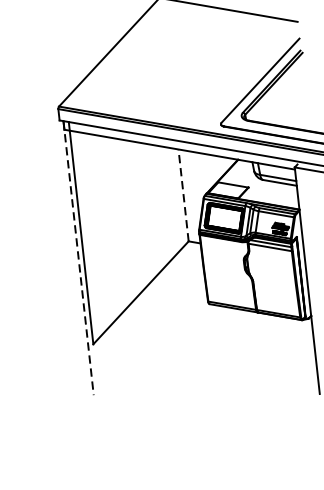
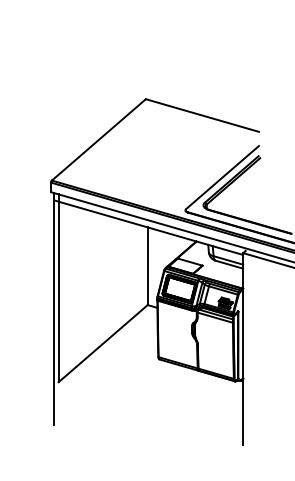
line: (183, 195) -> (147, 266), dashed -> solid
line: (78, 257) -> (54, 308), dashed -> solid

